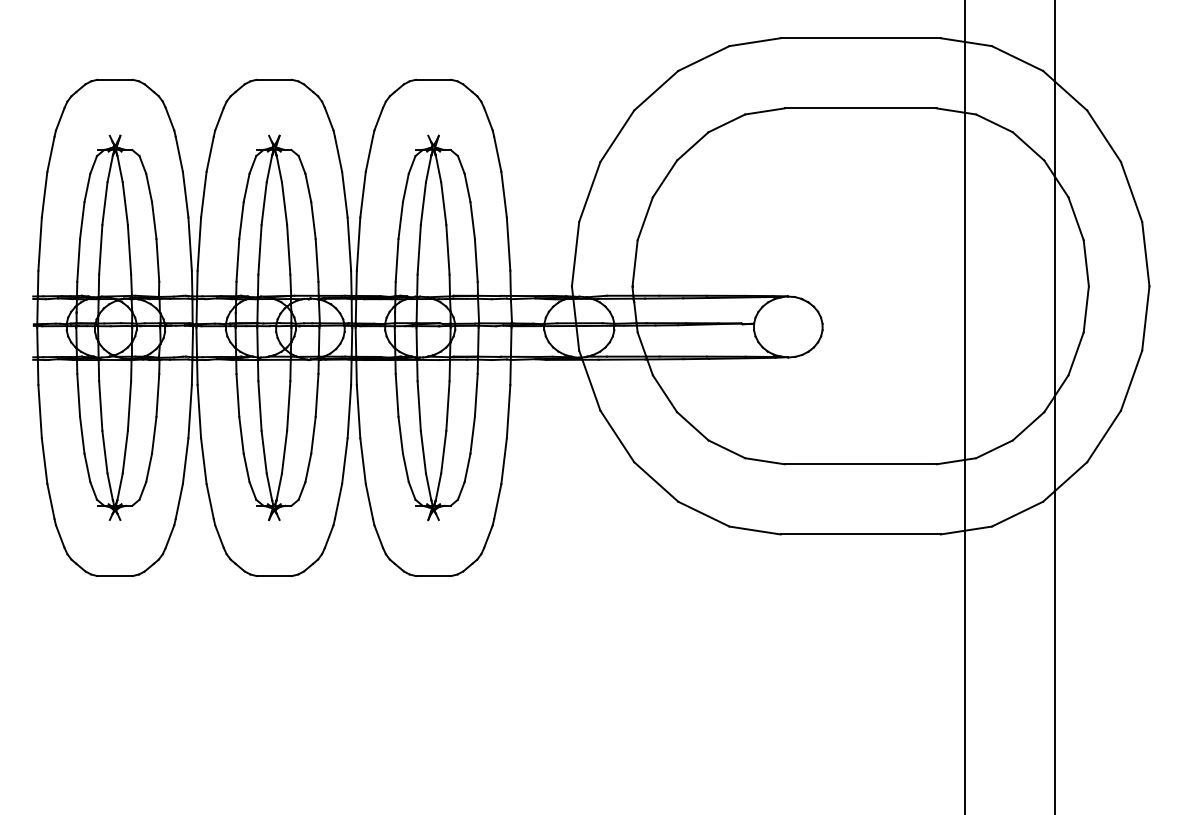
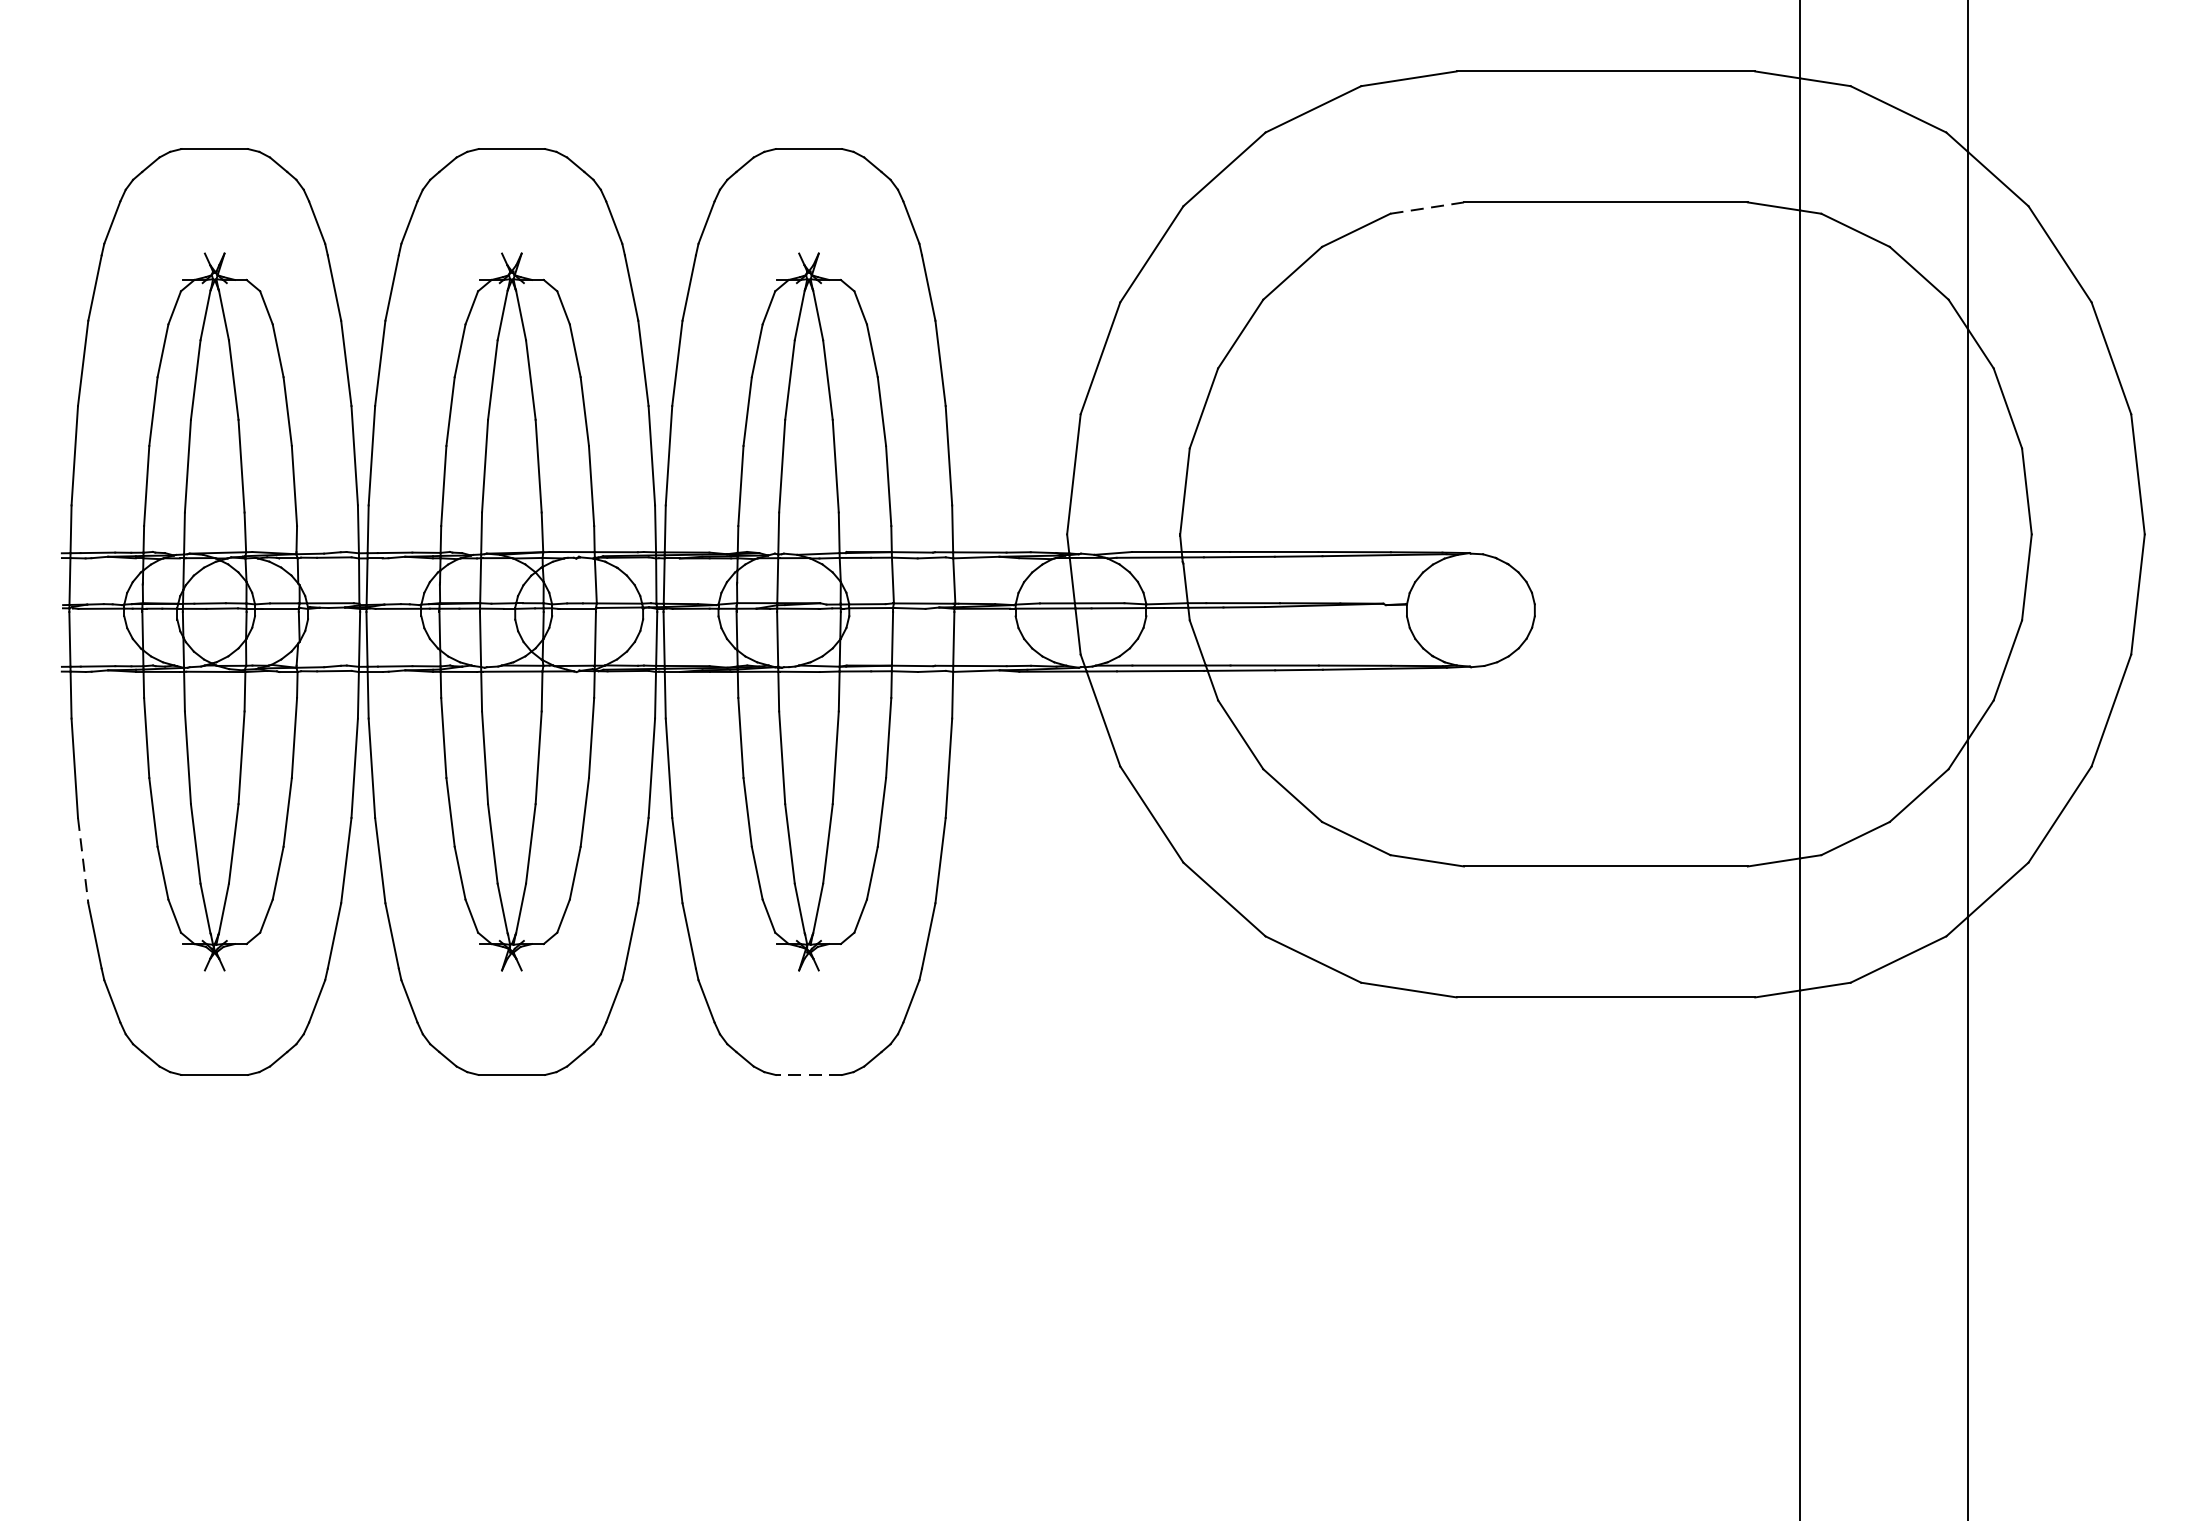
line: (764, 111) -> (1426, 208), solid -> dashed
line: (44, 461) -> (82, 861), solid -> dashed
line: (433, 576) -> (808, 1075), solid -> dashed

